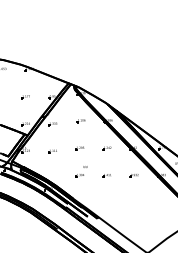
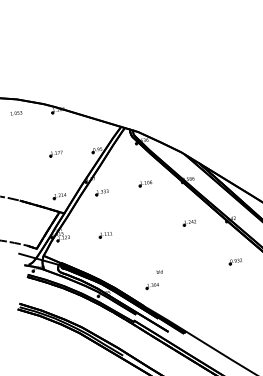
part: (79, 148) -> (146, 226), removed
part: (81, 171) -> (154, 279), moved
part: (106, 175) -> (192, 265), removed

